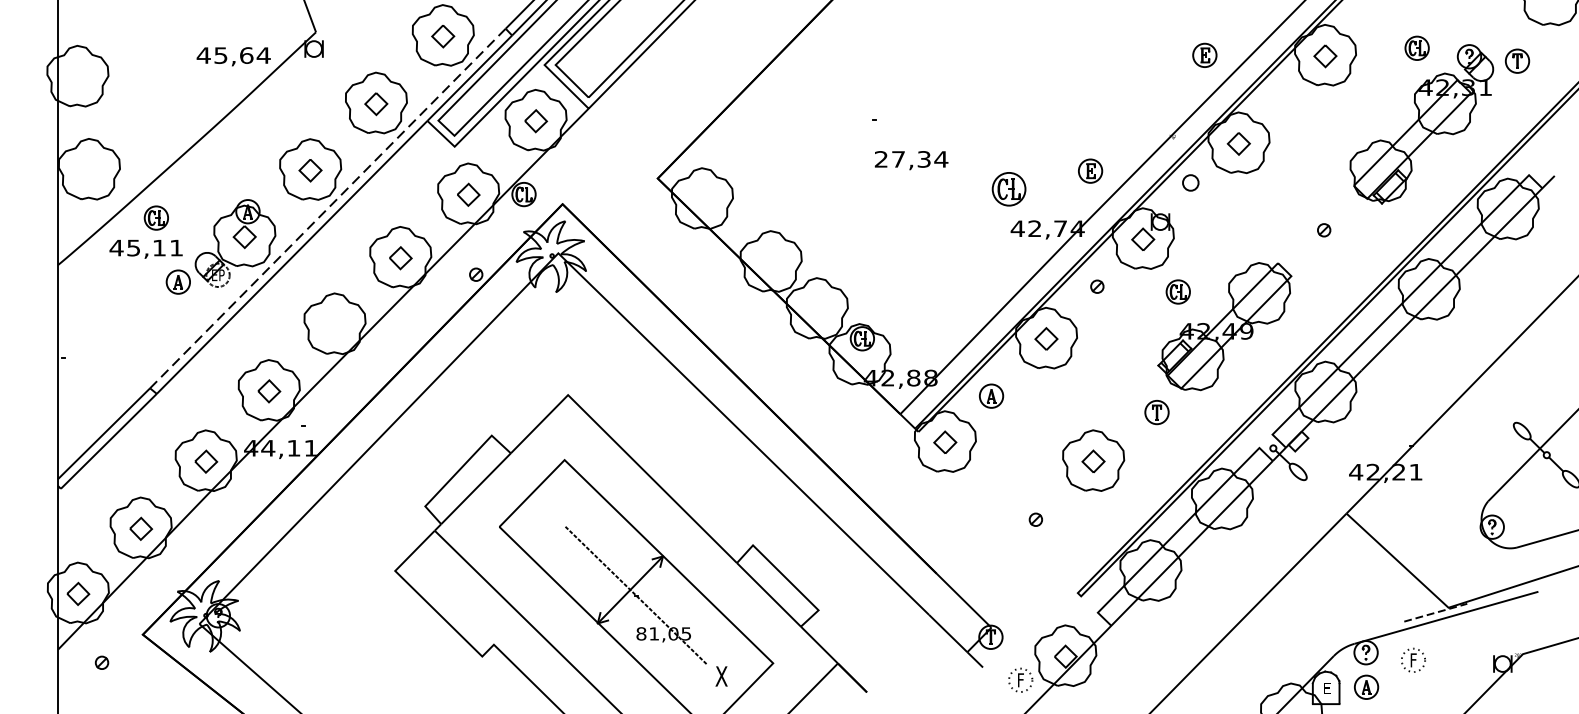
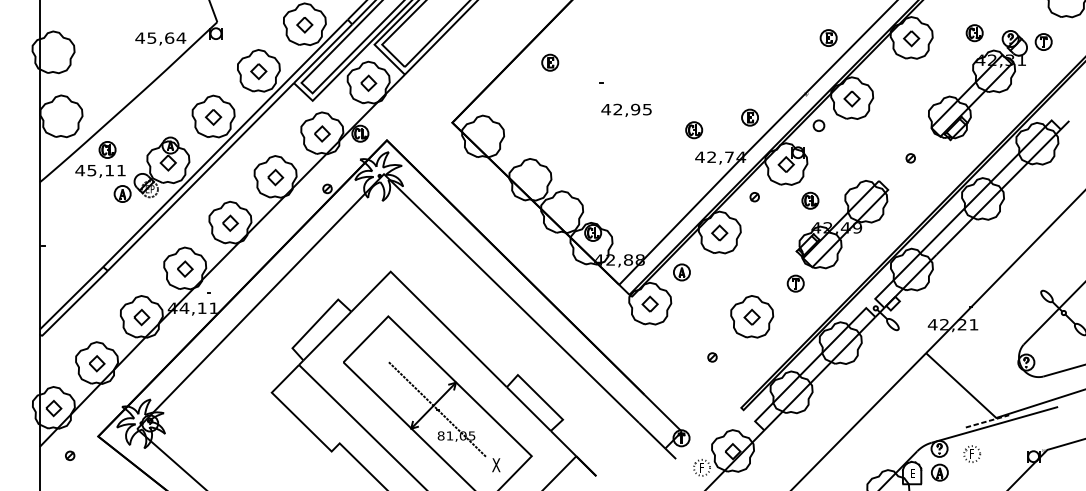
part: (800, 90) -> (550, 62), added
text: (910, 159) -> (626, 109), 27,34 -> 42,95
part: (1009, 189) -> (694, 130), size x0.71
line: (326, 210) -> (224, 144), dashed -> solid
part: (335, 323) -> (230, 222), added

